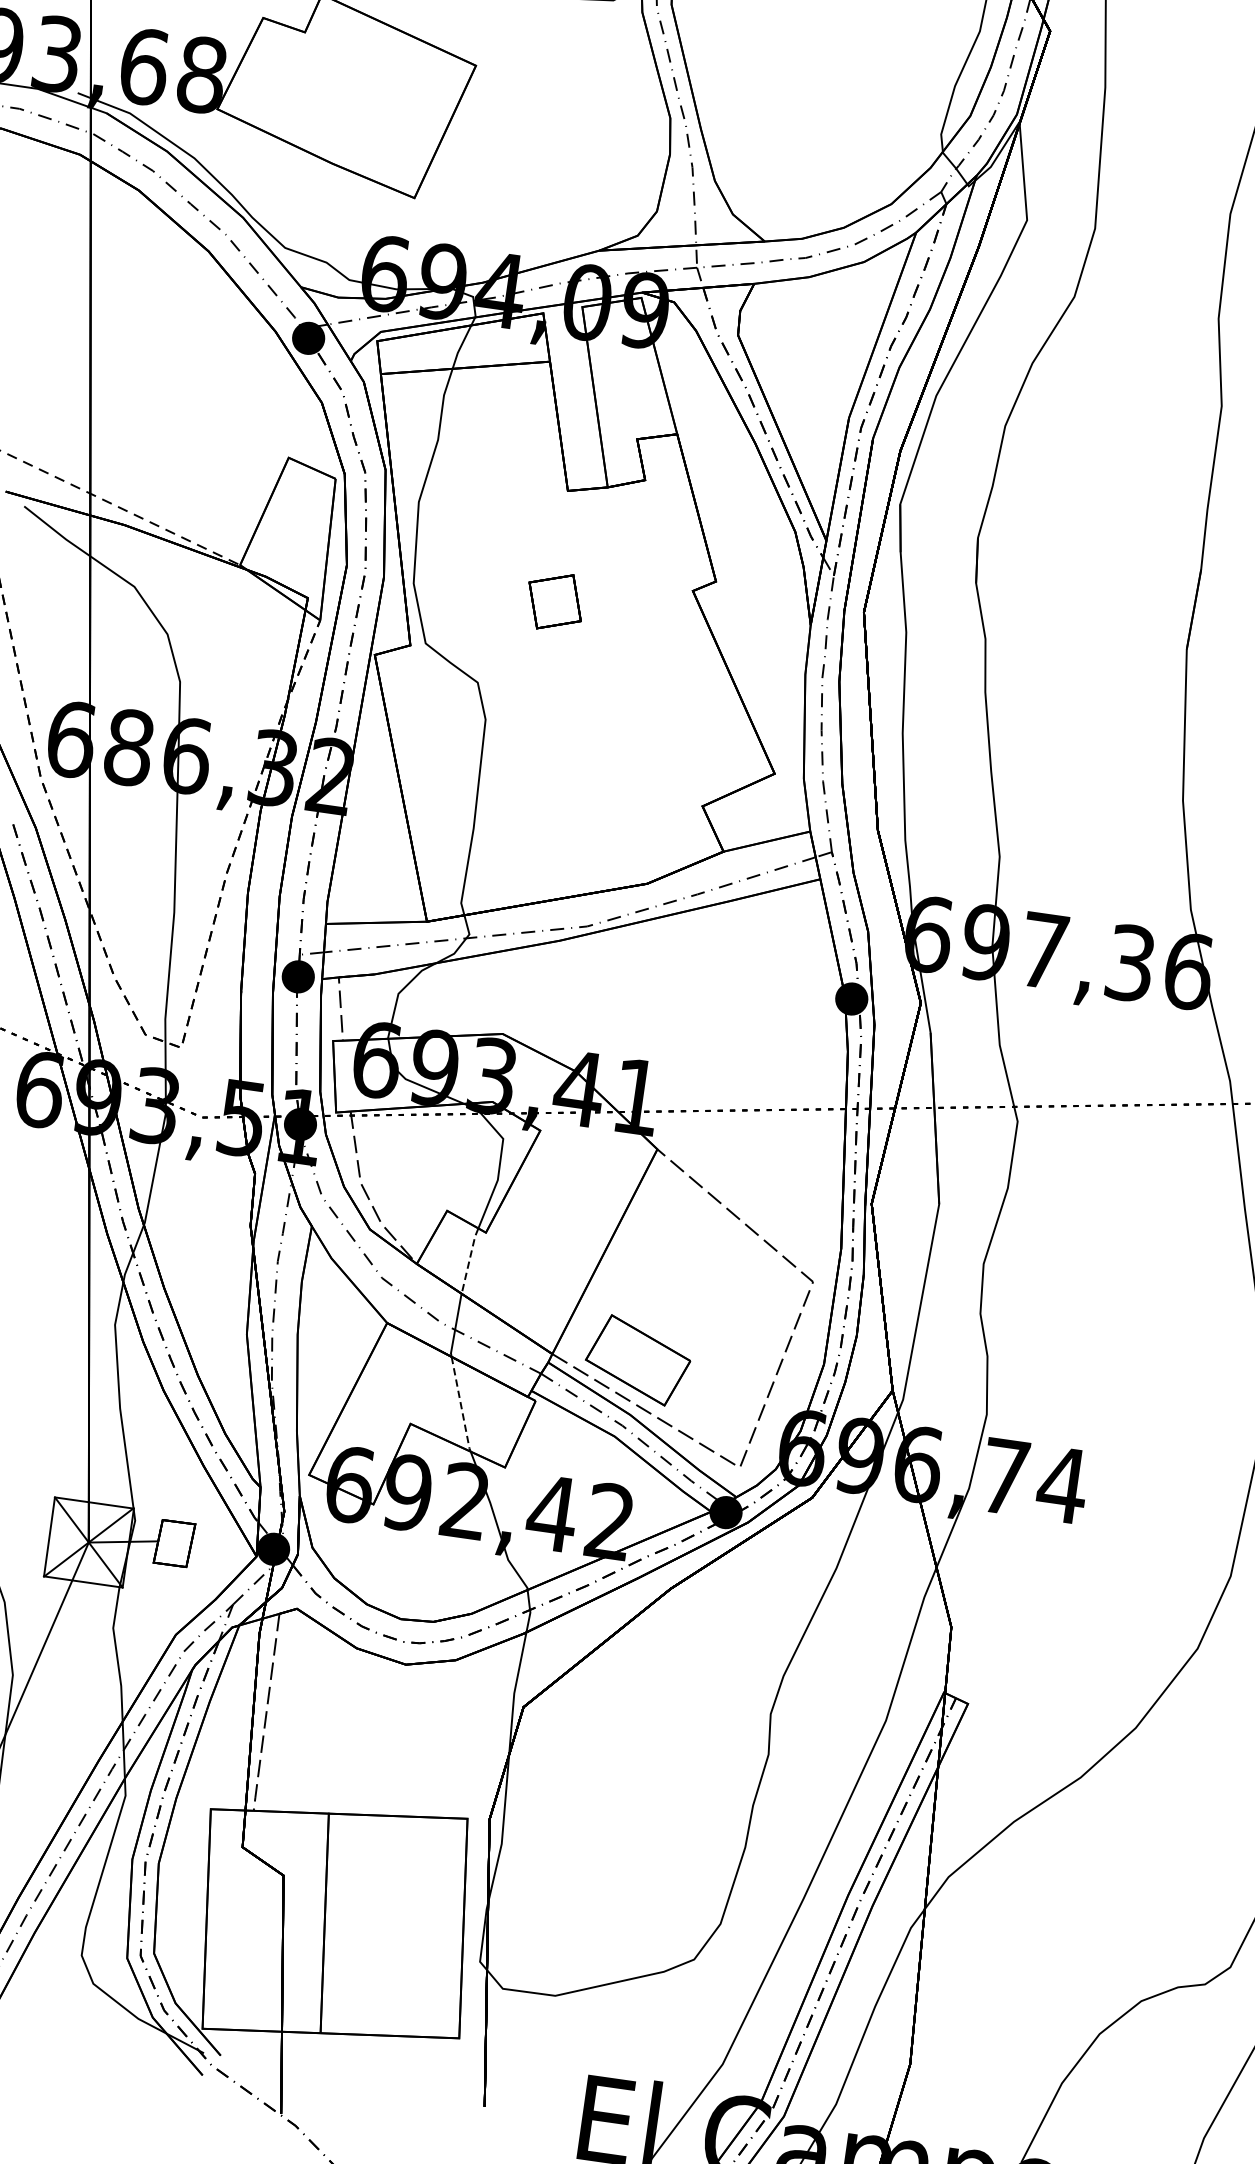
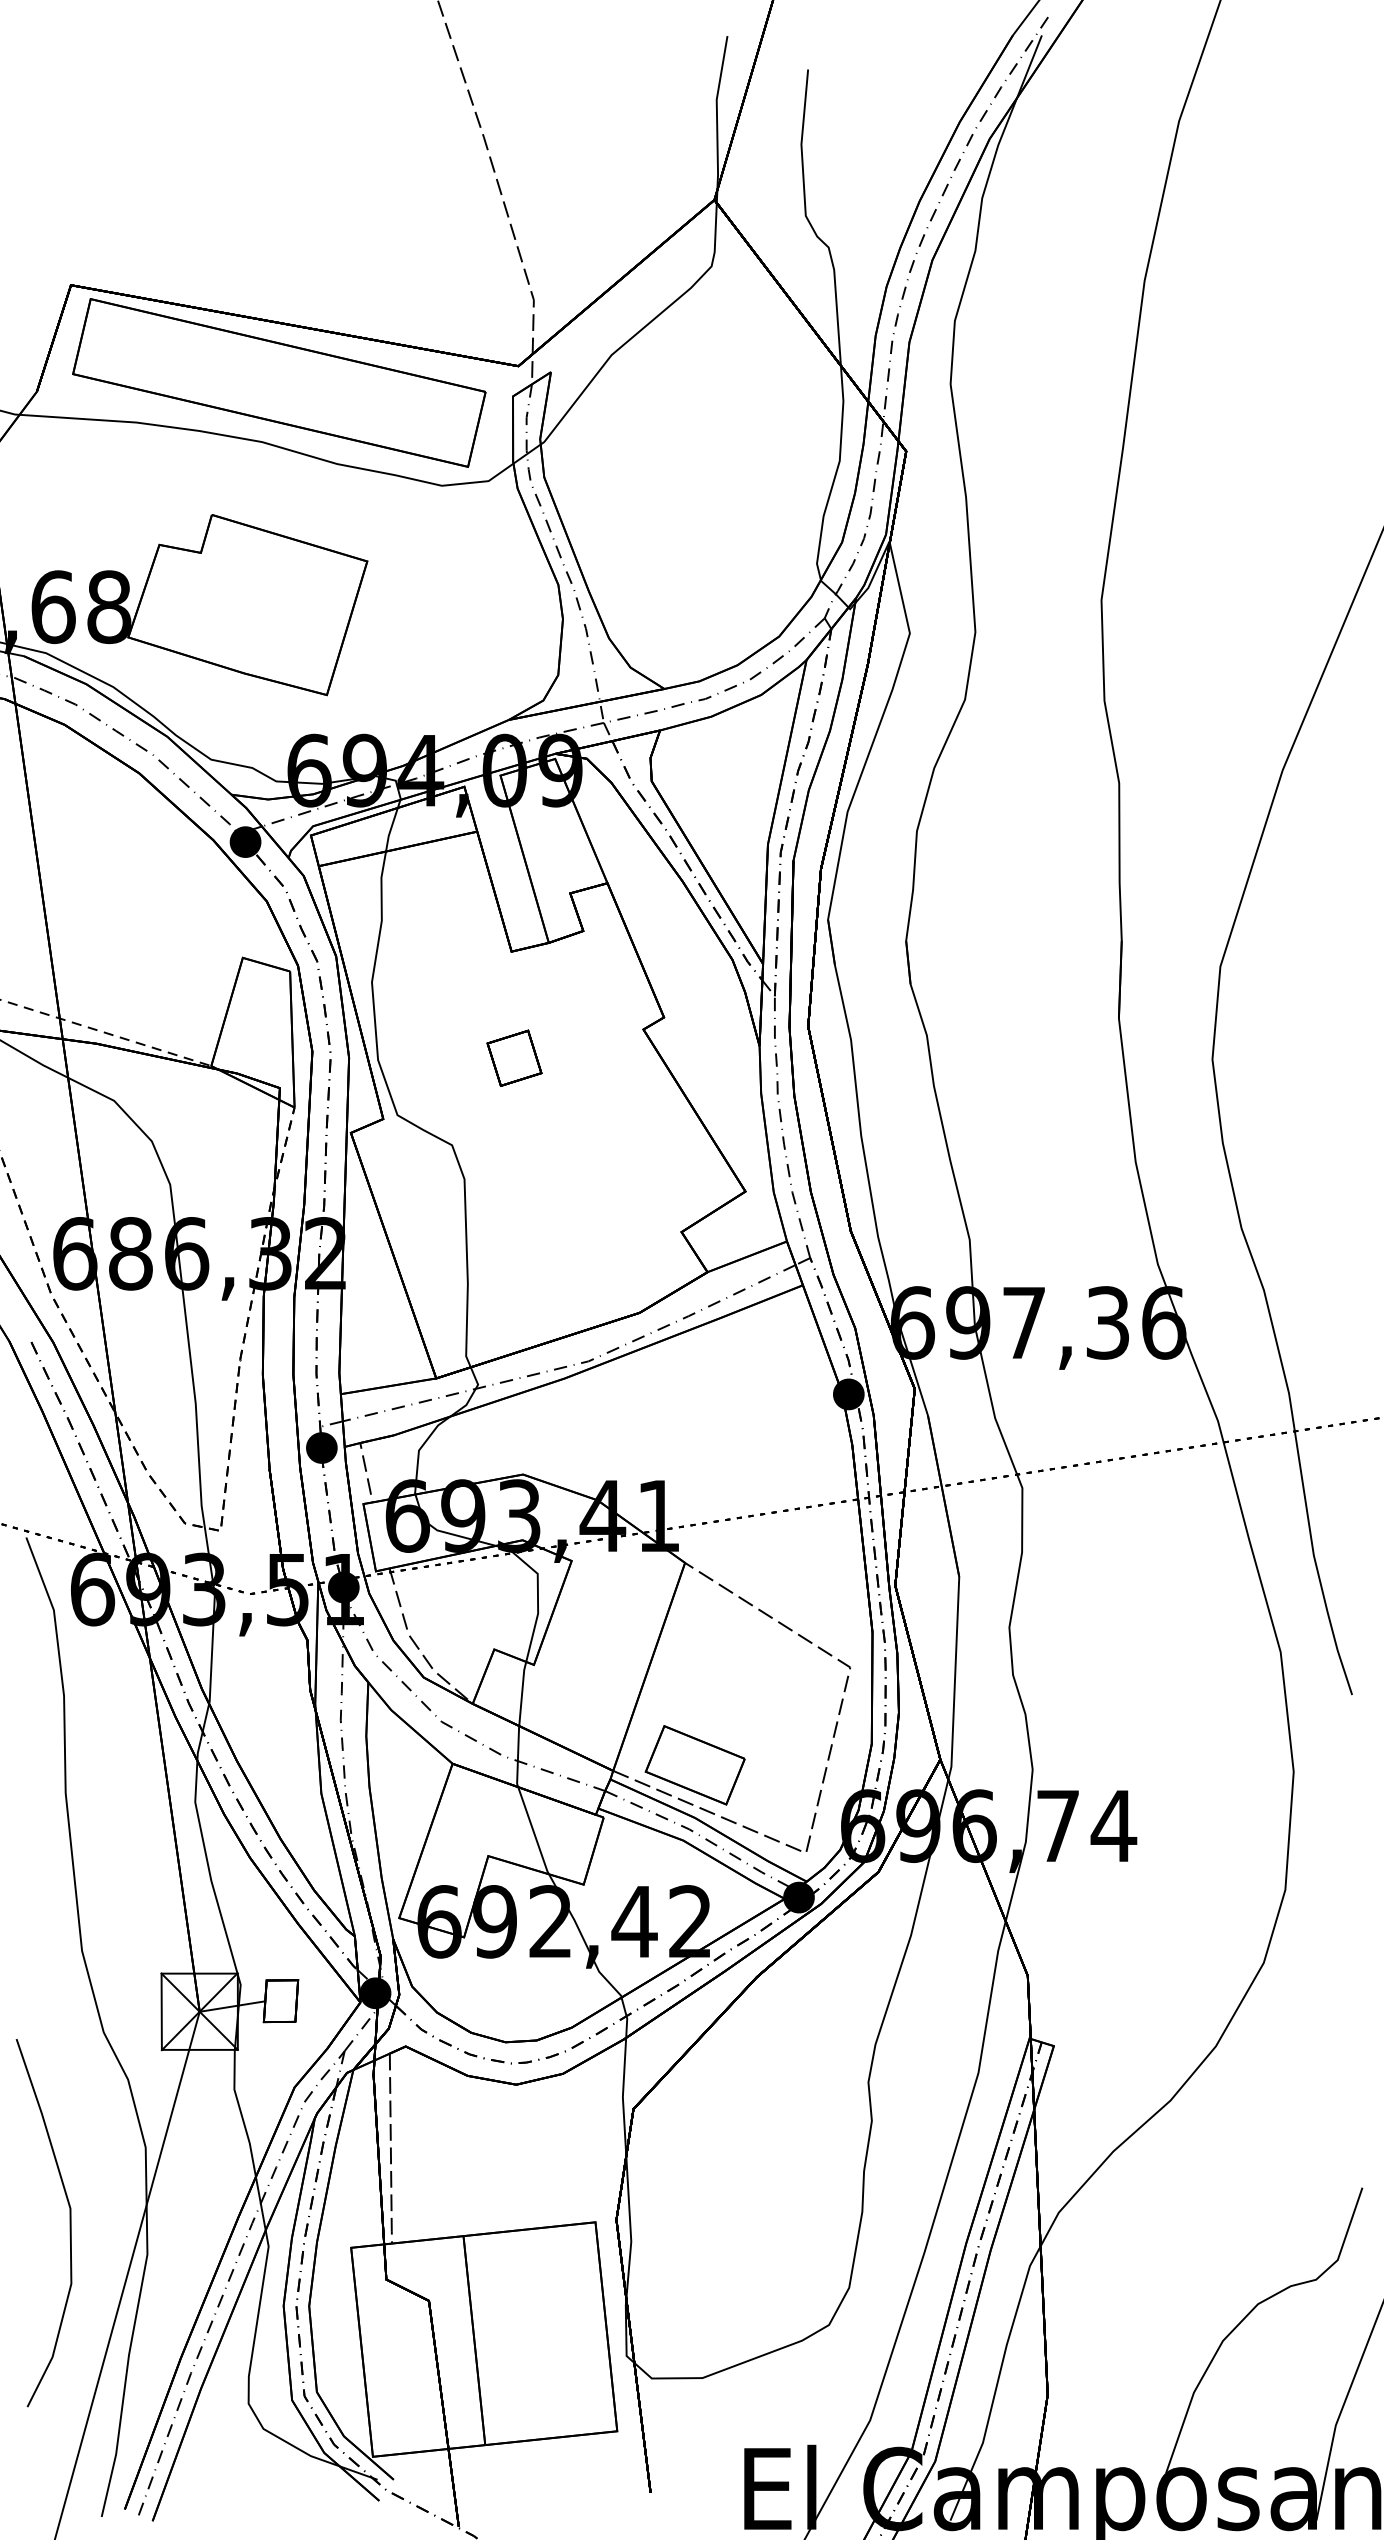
line: (469, 1260) -> (522, 1693), dashed -> solid
line: (460, 1406) -> (533, 1832), dashed -> solid

